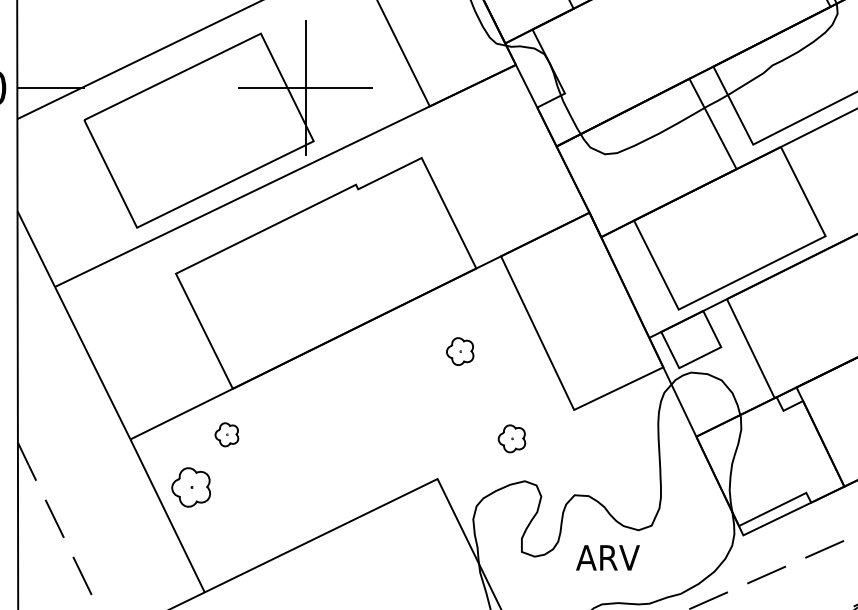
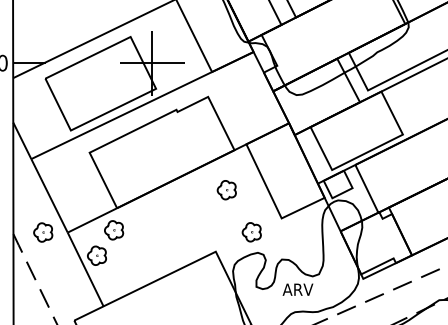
part: (459, 352) -> (226, 190), size x1.43
part: (227, 435) -> (114, 230), size x1.67
part: (80, 439) -> (43, 232), added
part: (511, 439) -> (251, 232), size x1.43

